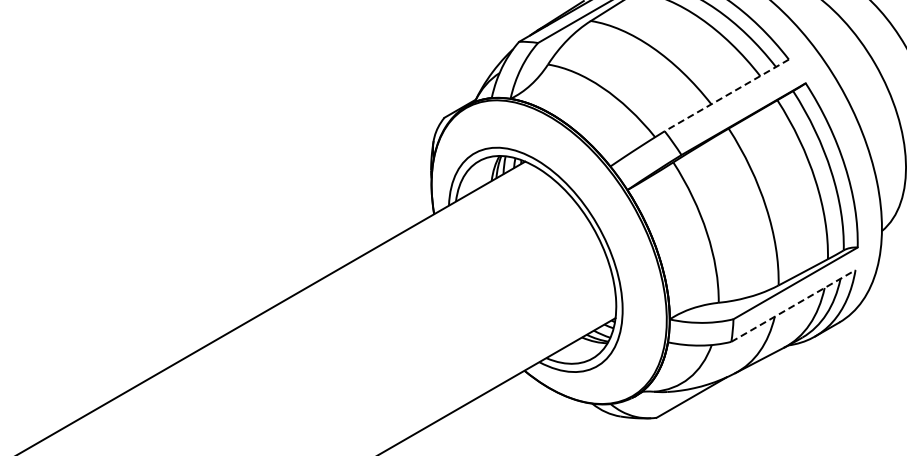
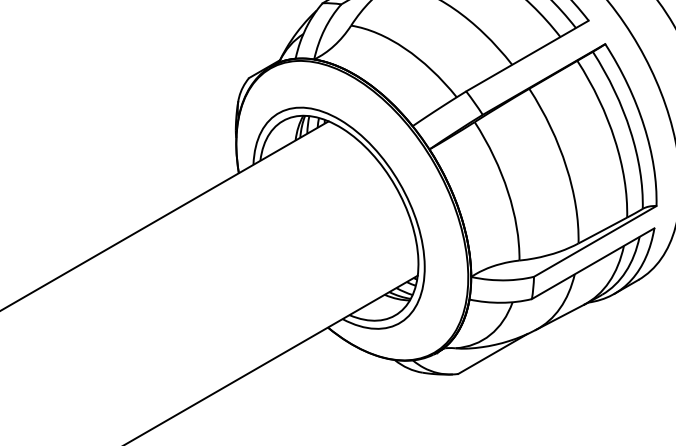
line: (726, 95) -> (527, 56), dashed -> solid
line: (793, 305) -> (593, 263), dashed -> solid

